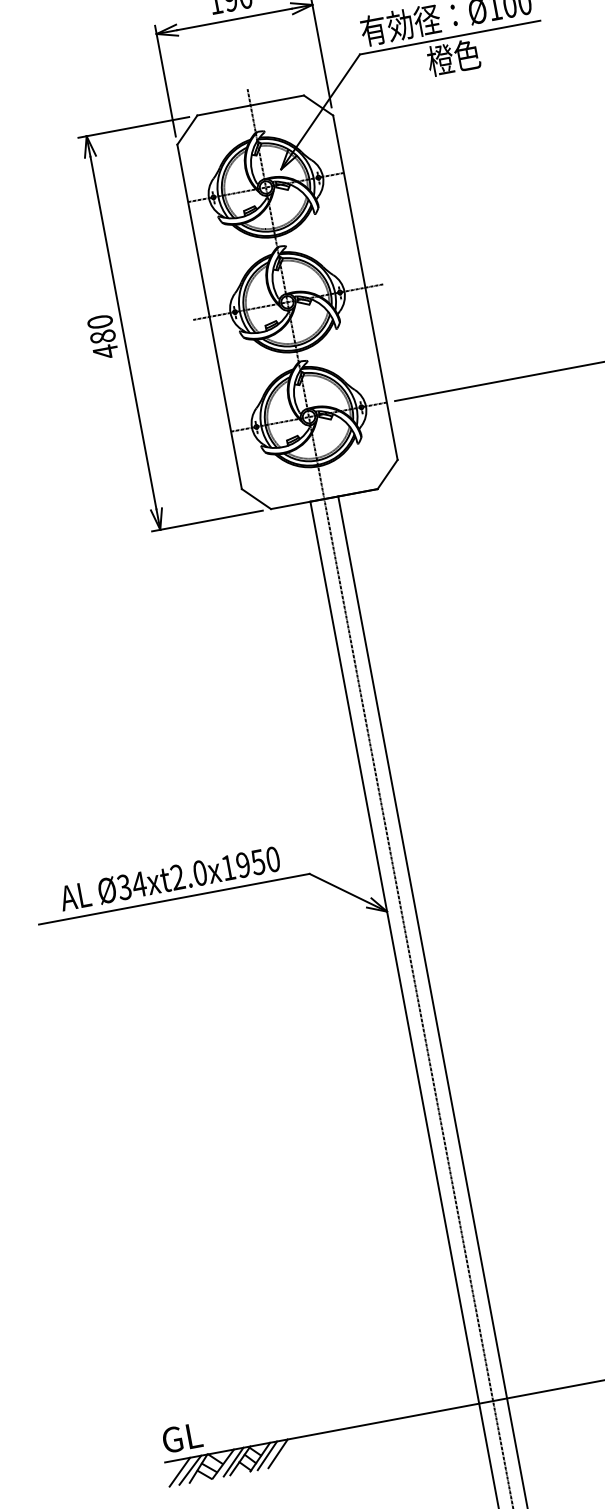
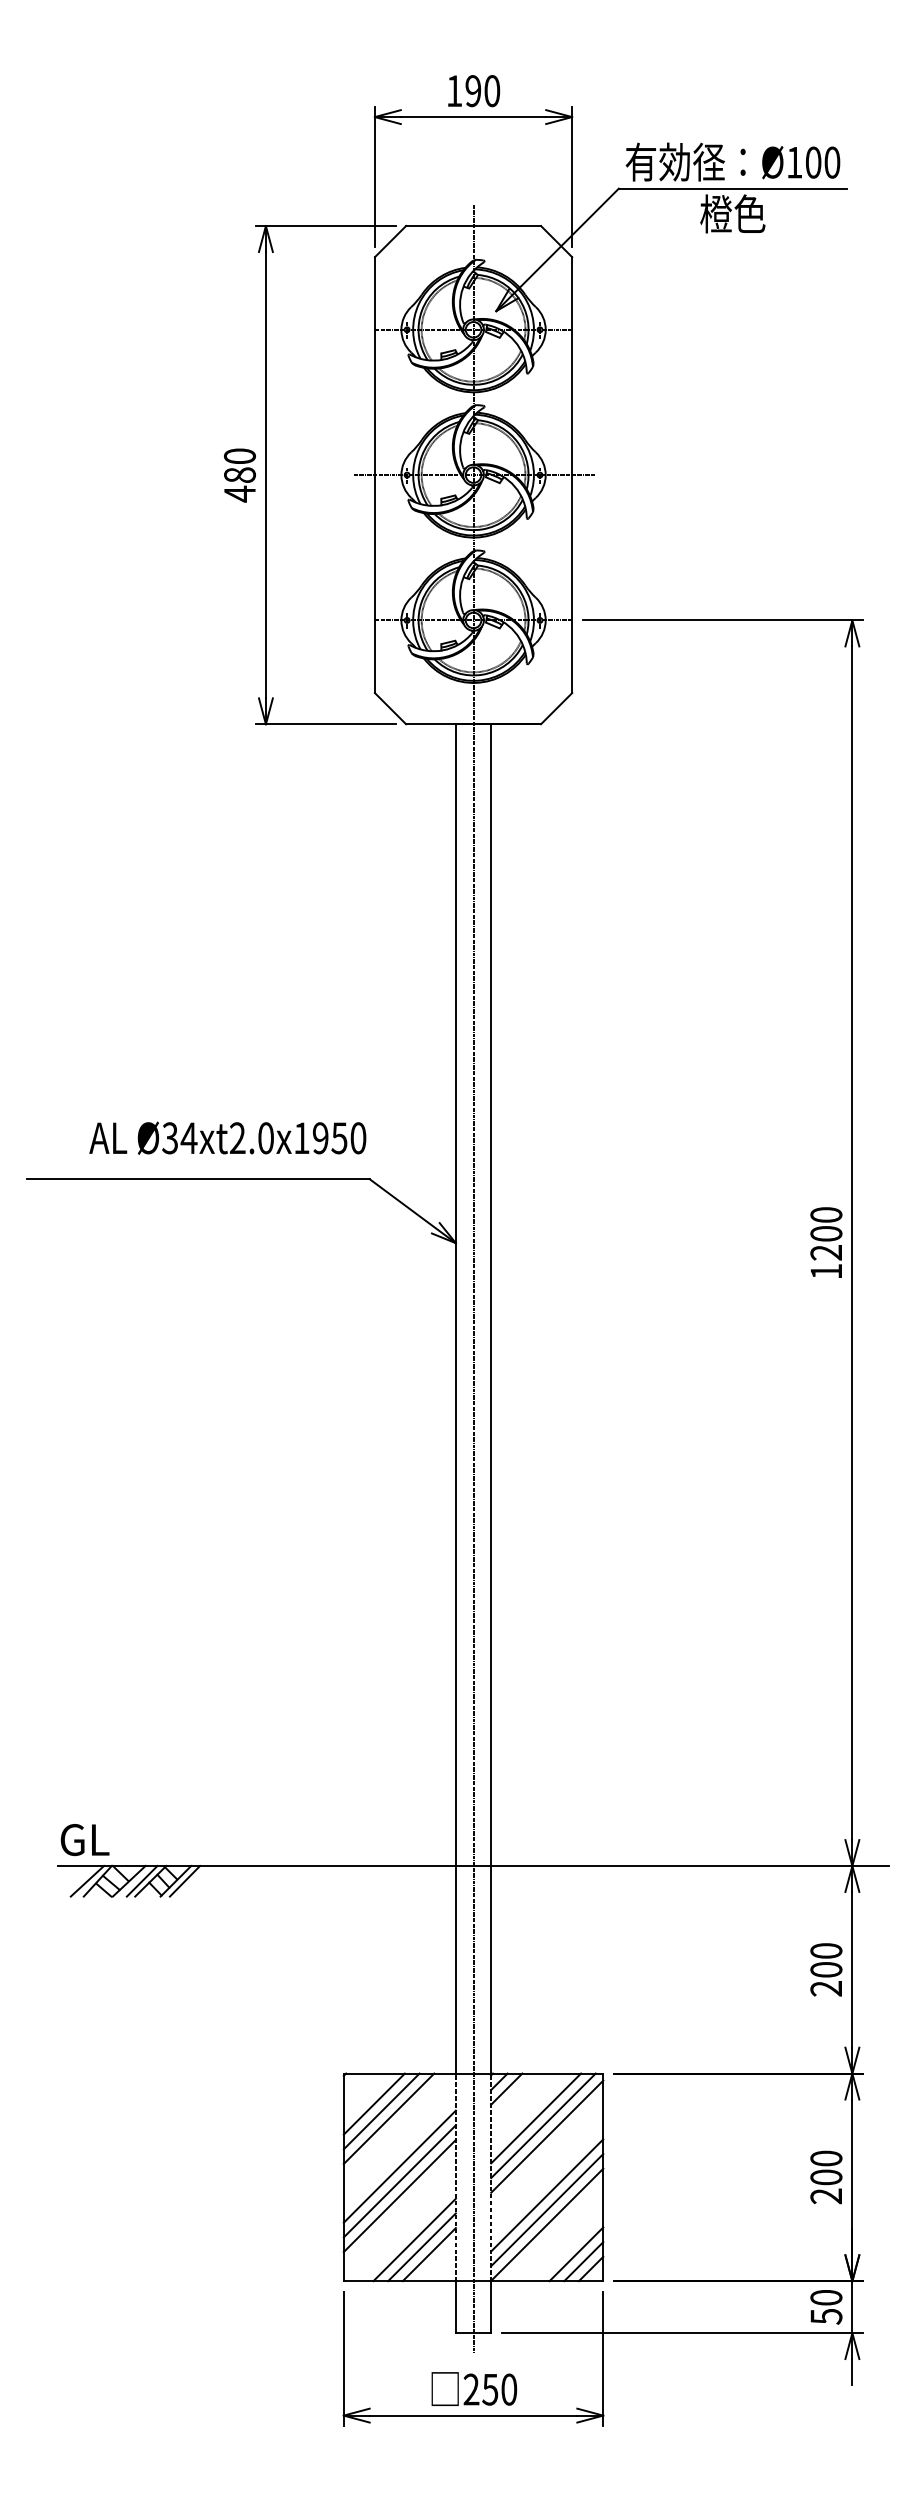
text: (169, 878) -> (227, 1137), moved
line: (277, 1453) -> (198, 1880), removed
line: (180, 1471) -> (74, 1880), removed

